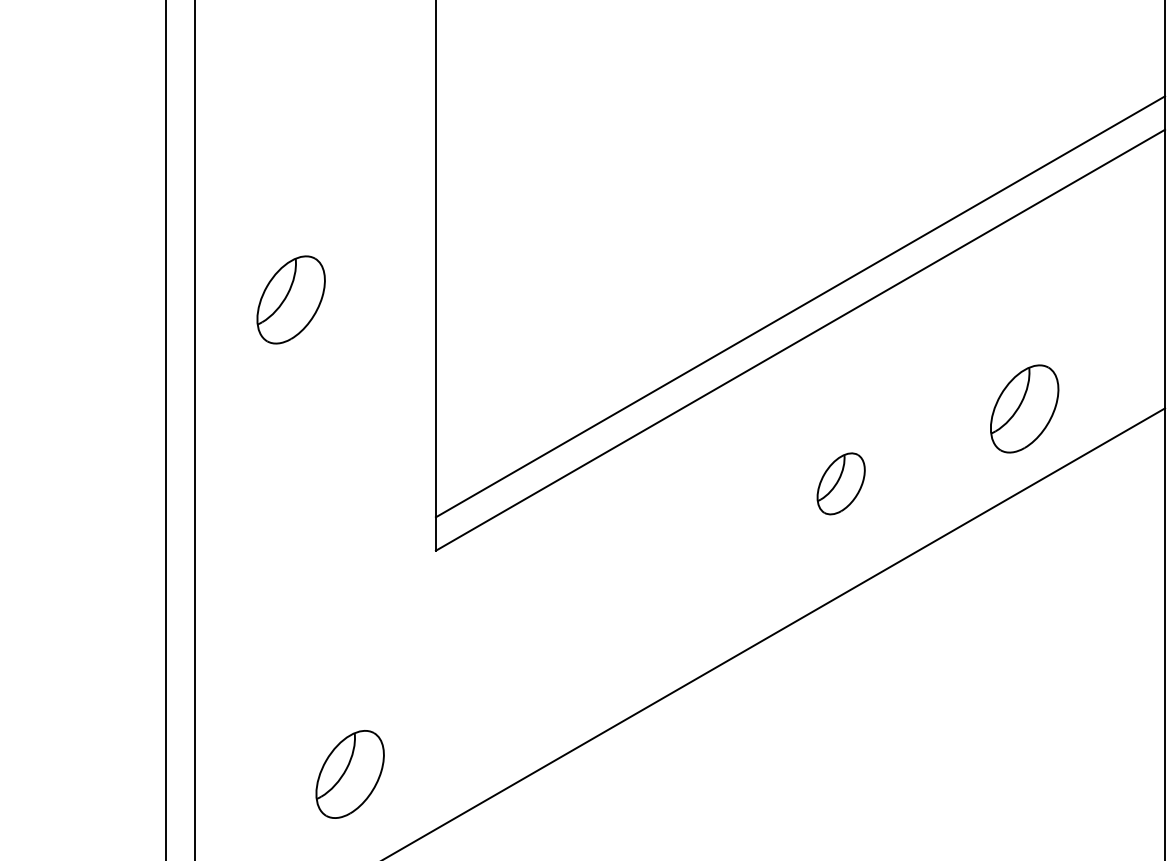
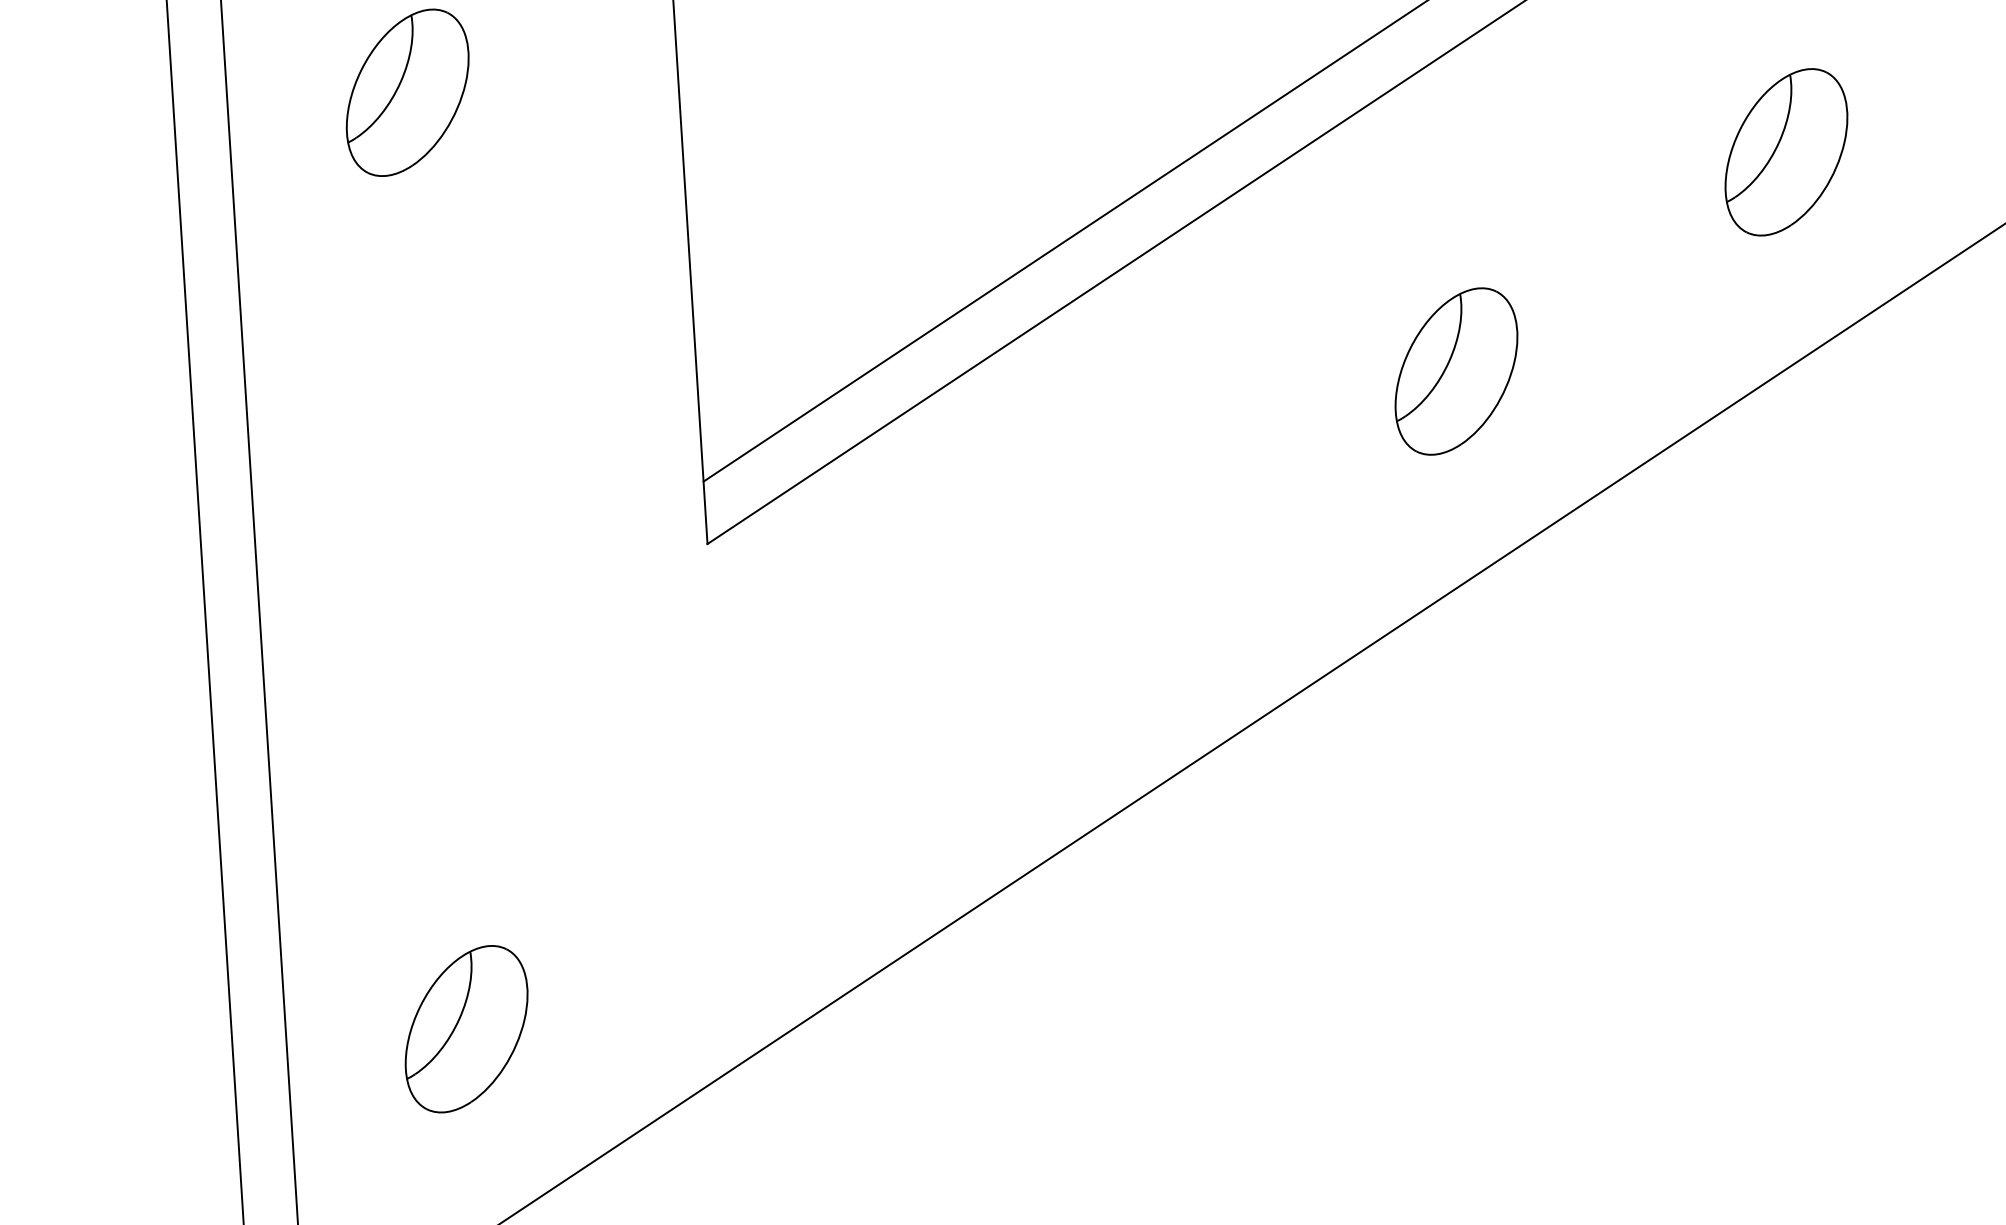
part: (1024, 408) -> (1786, 151), moved
part: (840, 483) -> (1454, 370), size x1.43
part: (349, 774) -> (465, 1029), moved

